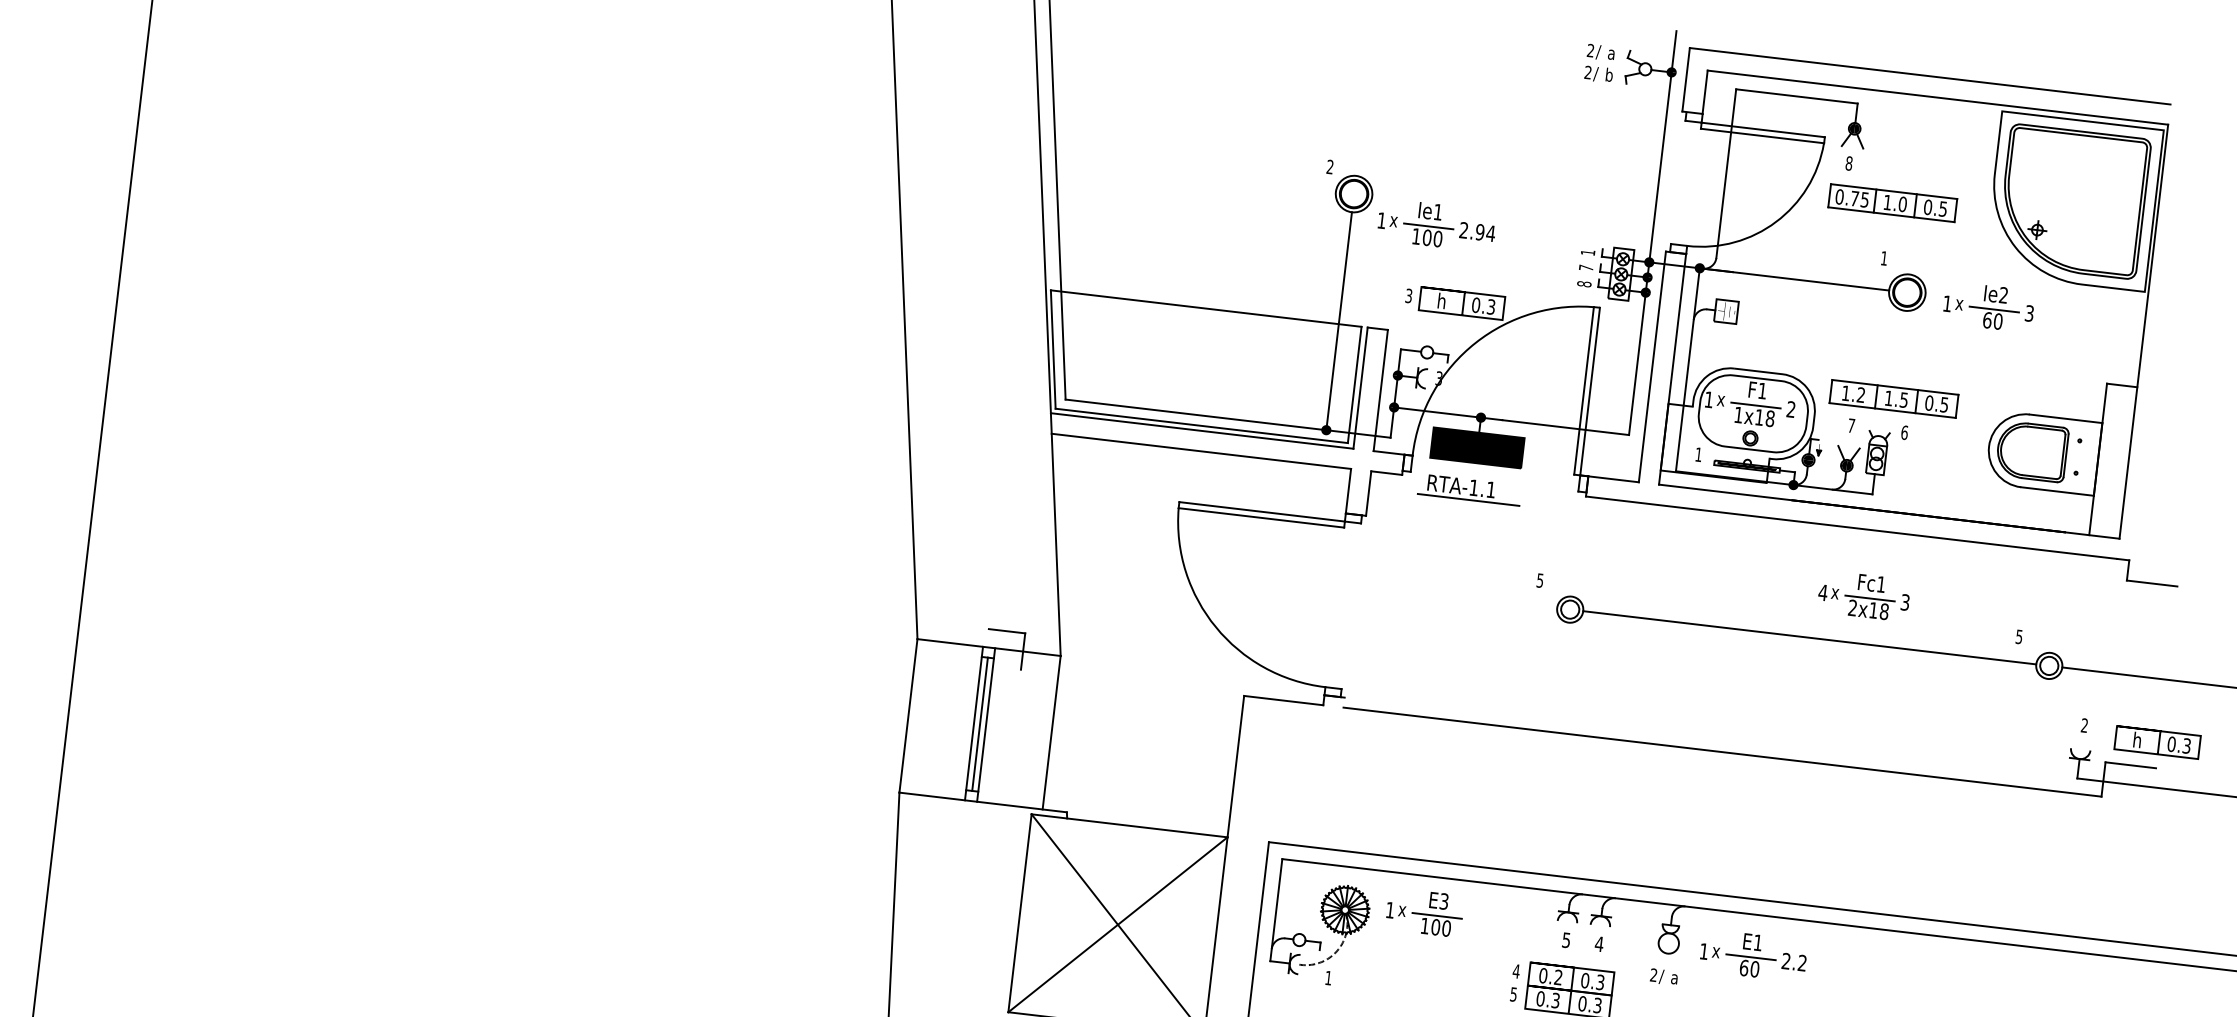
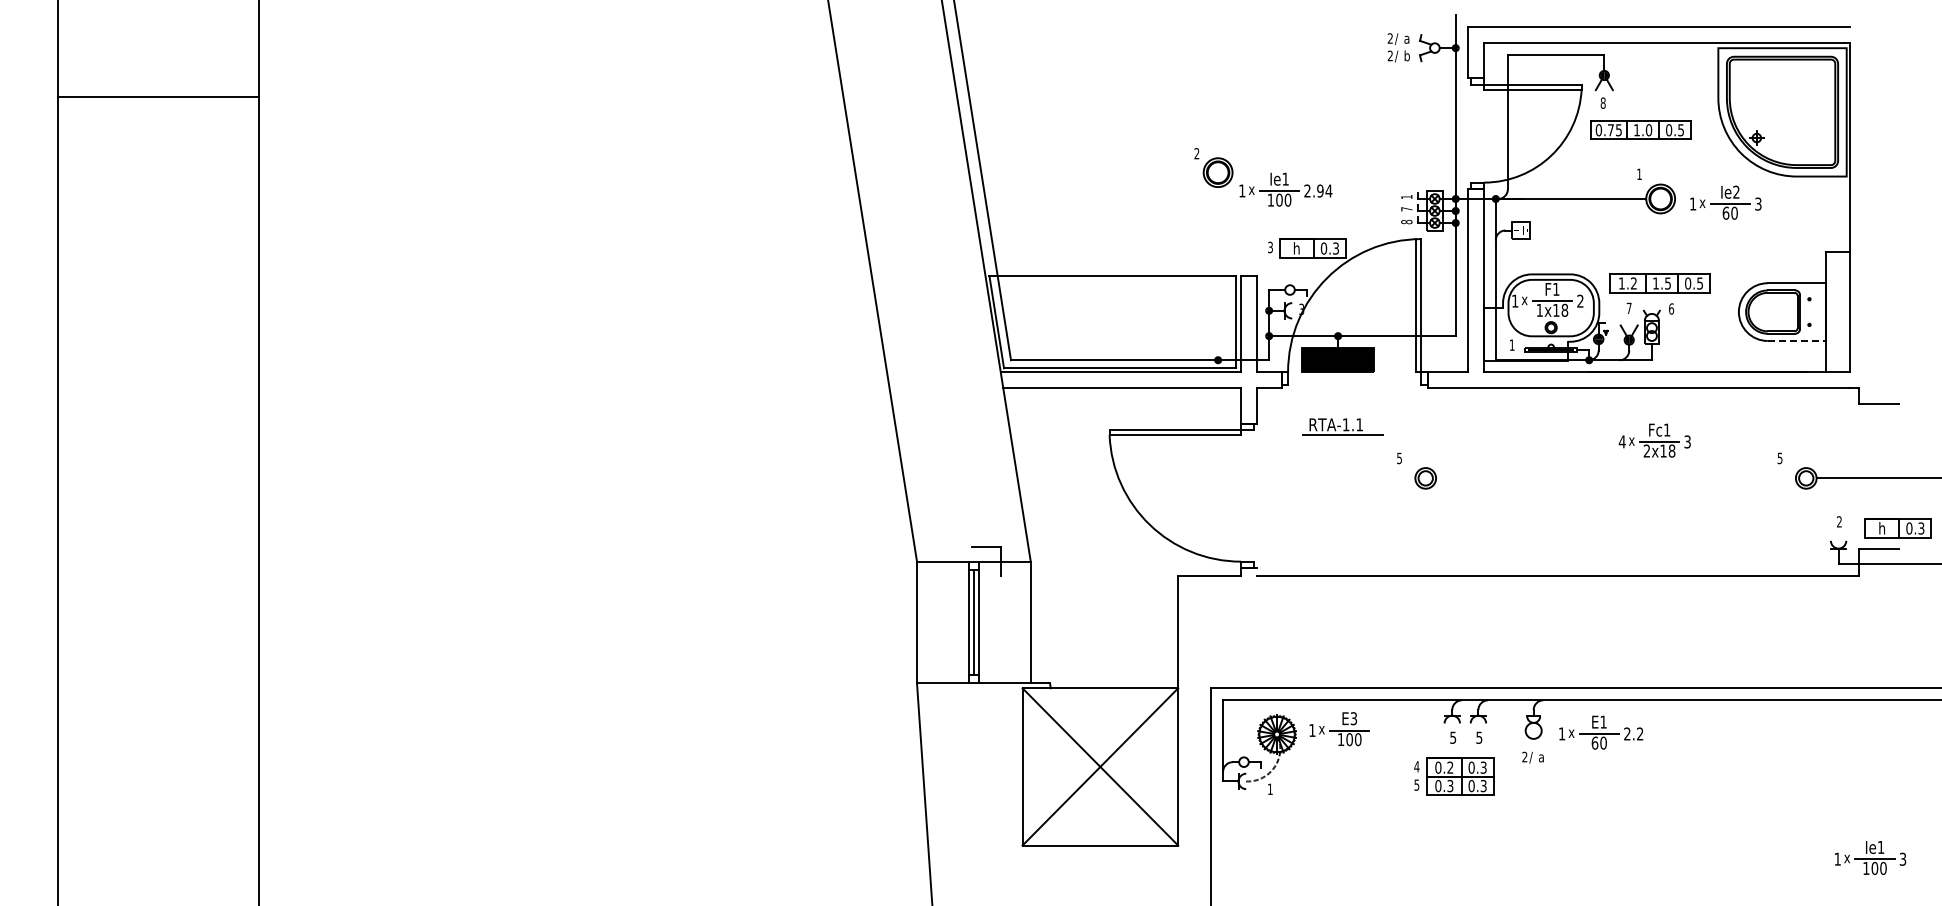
line: (1339, 321) -> (1218, 273), removed
part: (1469, 489) -> (1342, 426), moved
line: (2057, 490) -> (1796, 340), solid -> dashed
line: (1809, 637) -> (1615, 478), removed
text: (1599, 943) -> (1479, 737), 4 -> 5

